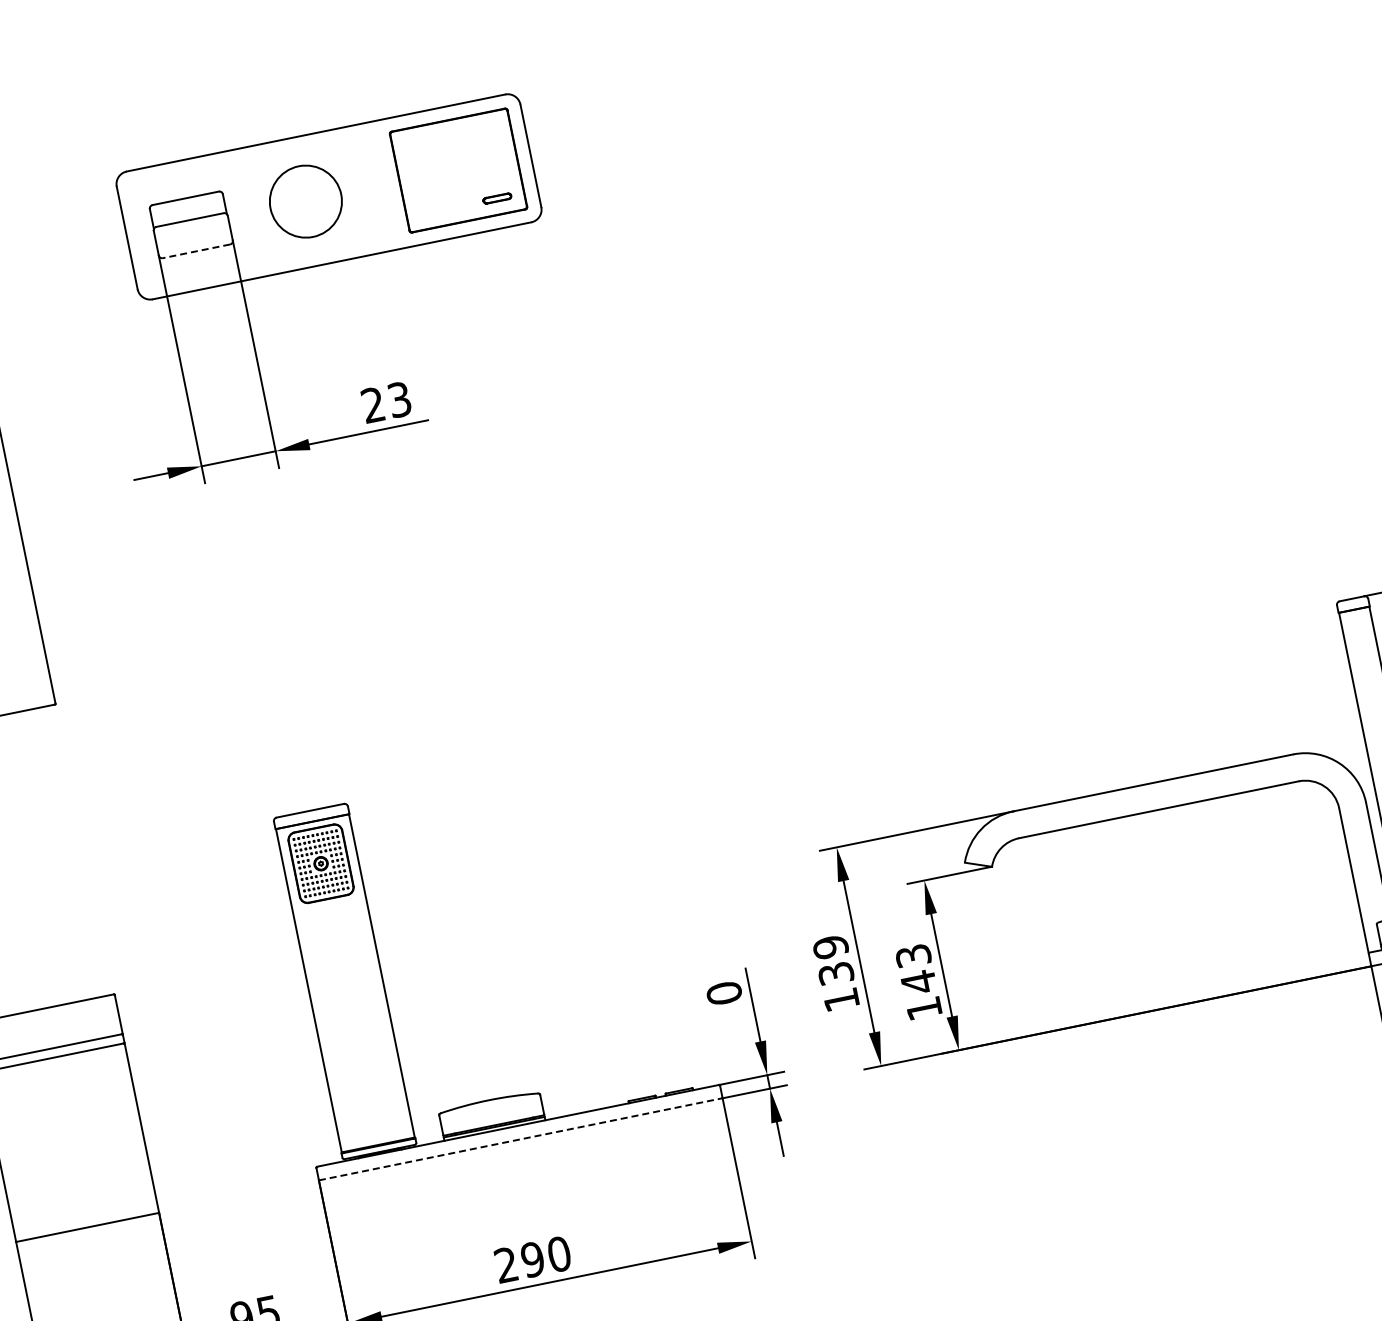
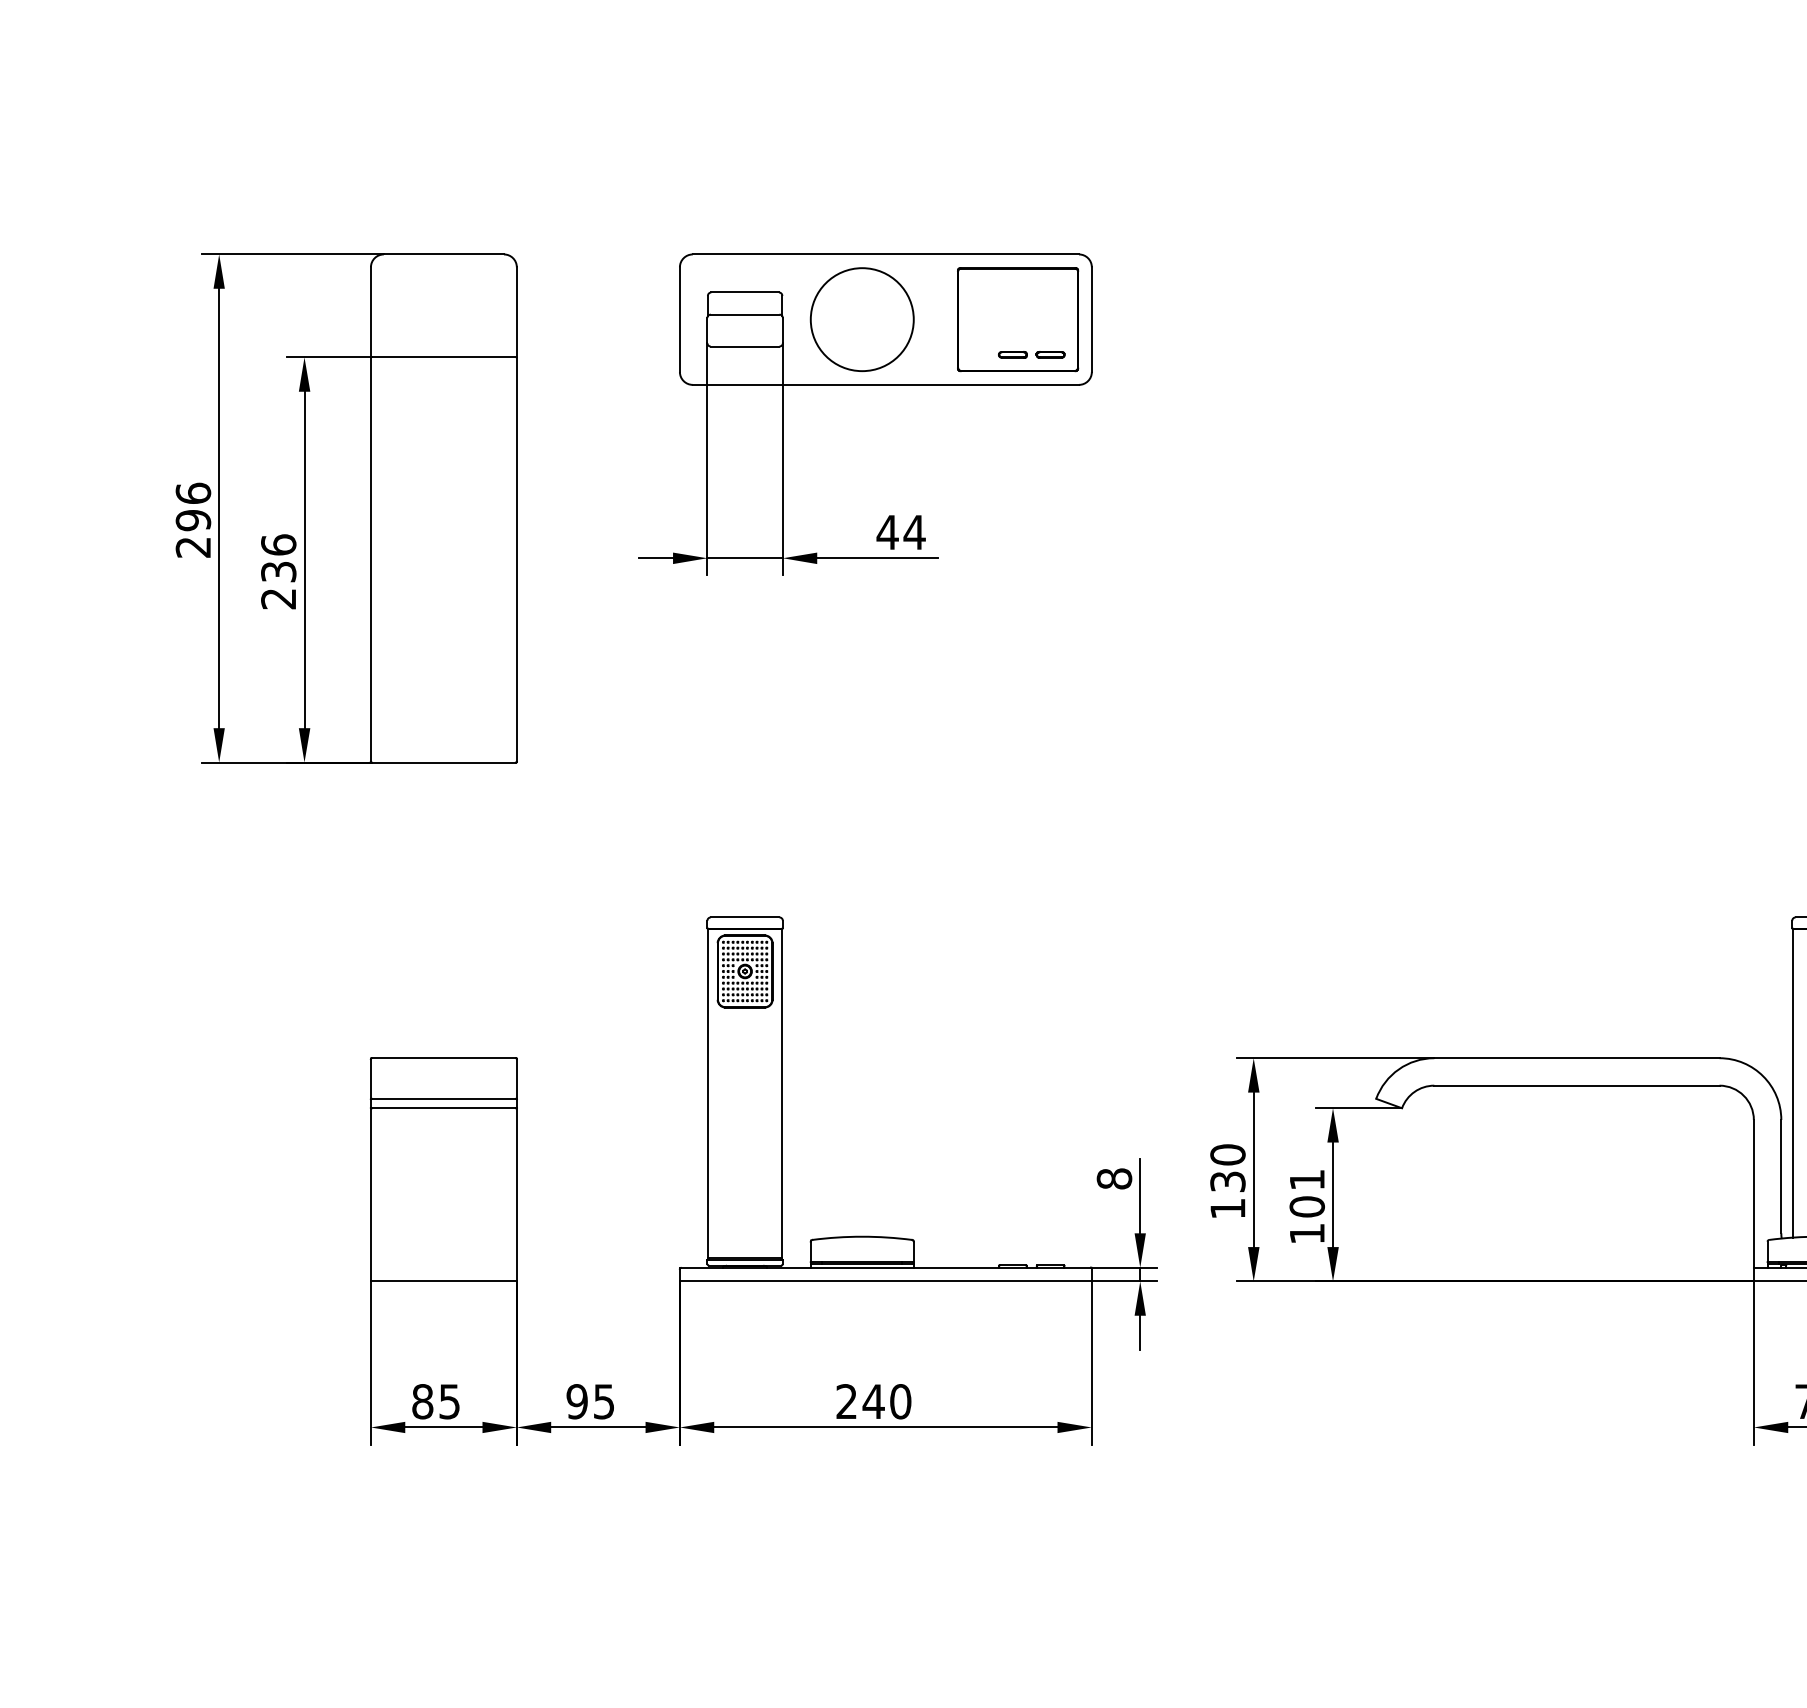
circle: (305, 201) -> (861, 319), size x1.43
part: (460, 205) -> (1012, 354), added
line: (195, 251) -> (744, 346), dashed -> solid
text: (385, 402) -> (900, 532), 23 -> 44
text: (830, 946) -> (1227, 1154), 139 -> 130
text: (915, 969) -> (1306, 1193), 143 -> 101
text: (724, 992) -> (1114, 1178), 0 -> 8
line: (520, 1139) -> (885, 1281), dashed -> solid
text: (532, 1259) -> (873, 1401), 290 -> 240

